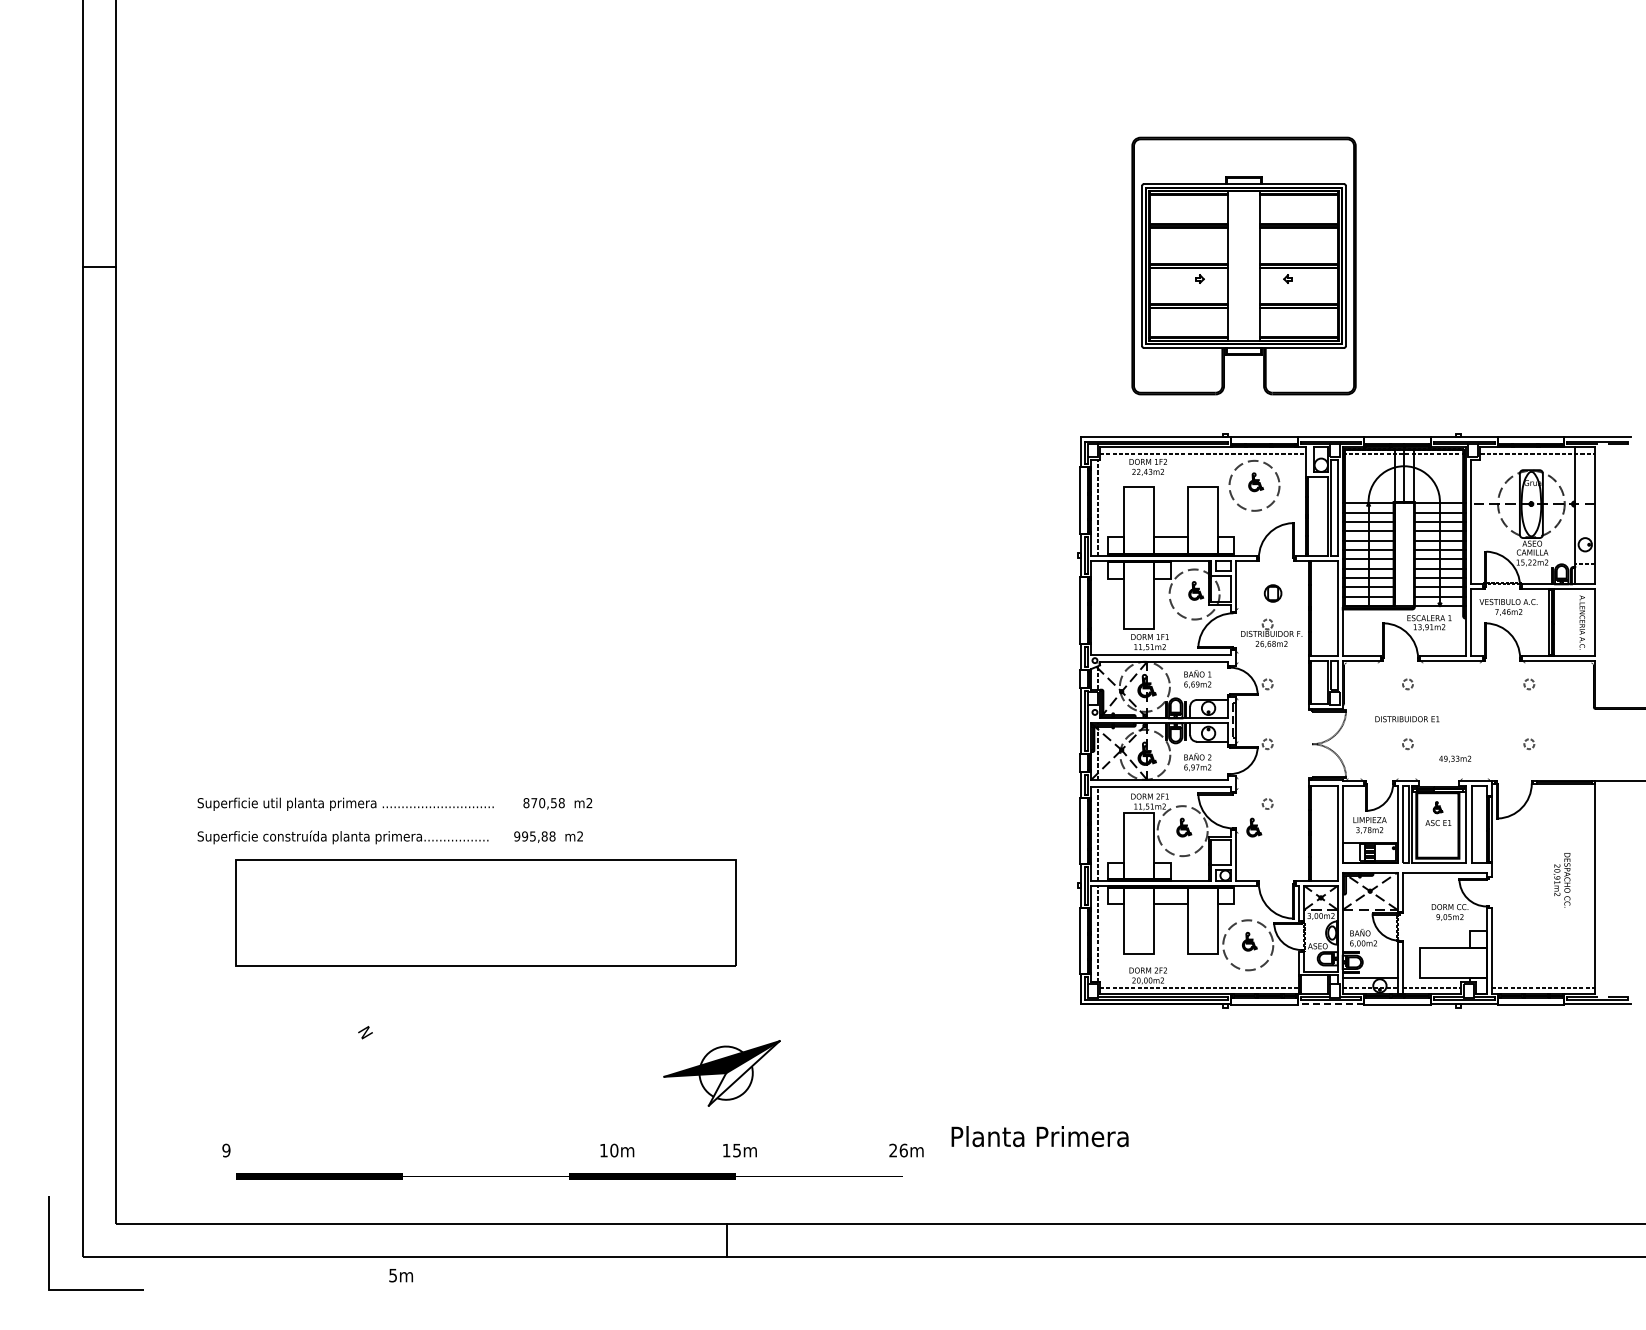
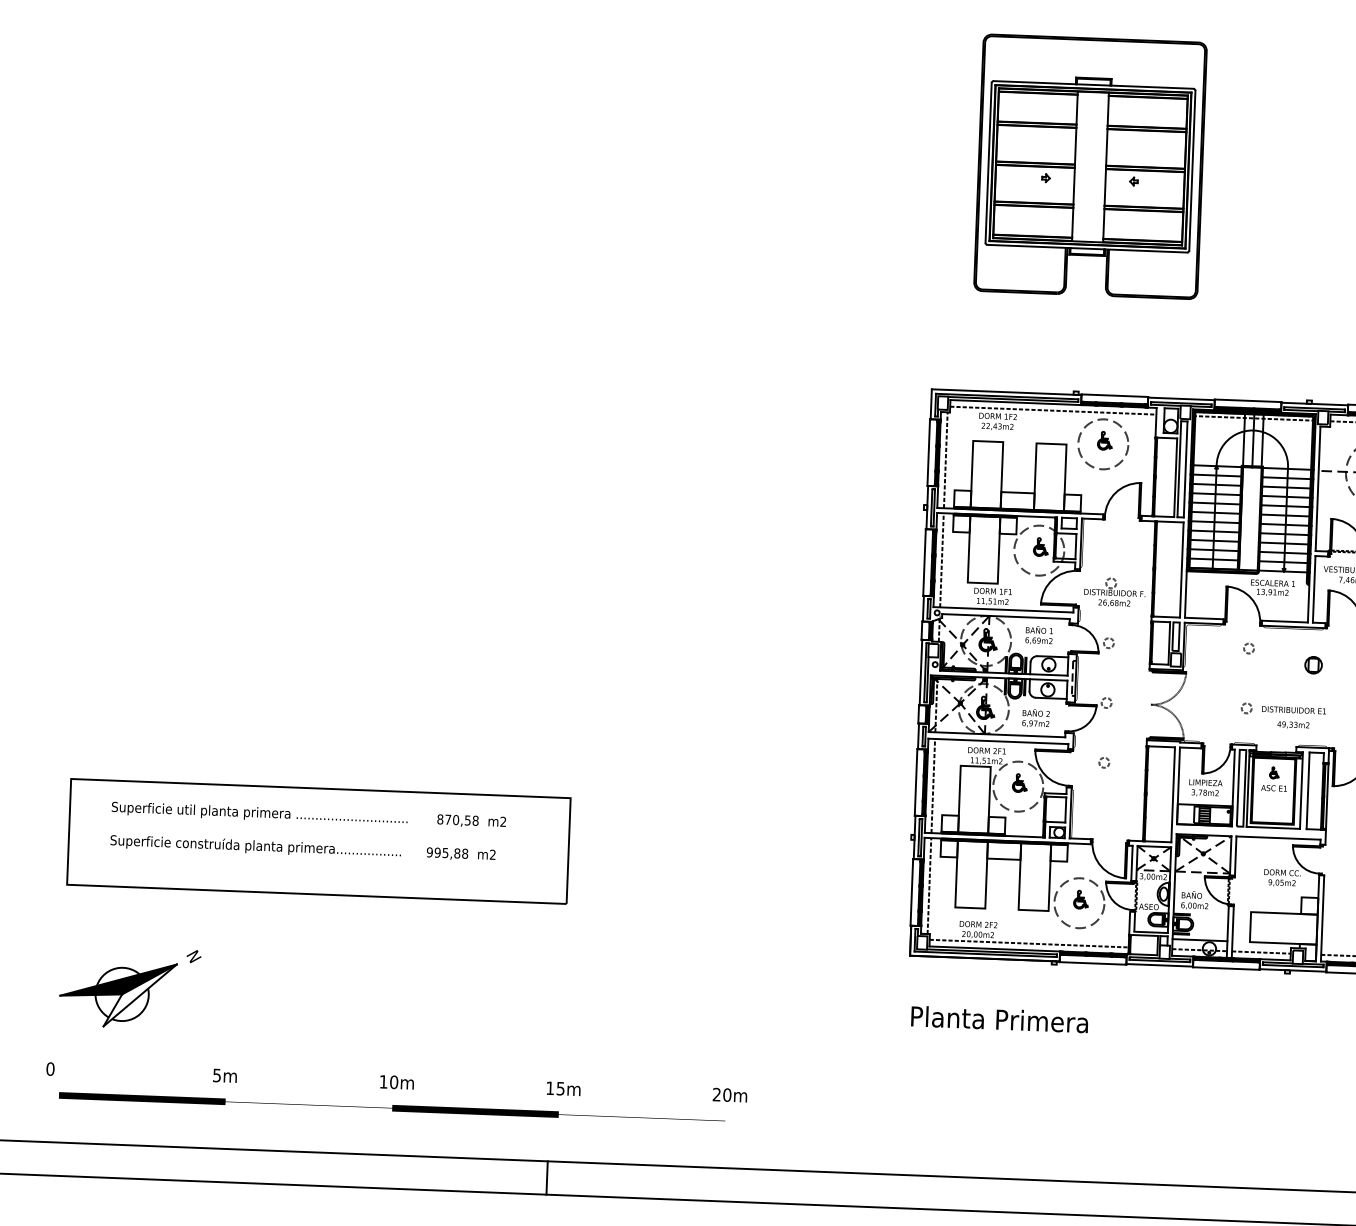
part: (1243, 265) -> (1089, 166), moved
part: (1272, 593) -> (1312, 665), moved
line: (1097, 607) -> (941, 559), added
text: (1407, 719) -> (1294, 710), moved
text: (394, 820) -> (307, 831), moved
part: (1254, 827) -> (1090, 785), removed
line: (1330, 1004) -> (1159, 965), dashed -> solid
part: (721, 1073) -> (117, 994), moved
text: (1039, 1136) -> (999, 1019), moved
text: (226, 1150) -> (50, 1069), 9 -> 0
text: (617, 1150) -> (397, 1082), moved
text: (903, 1150) -> (727, 1095), 26m -> 20m
text: (400, 1275) -> (224, 1075), moved

